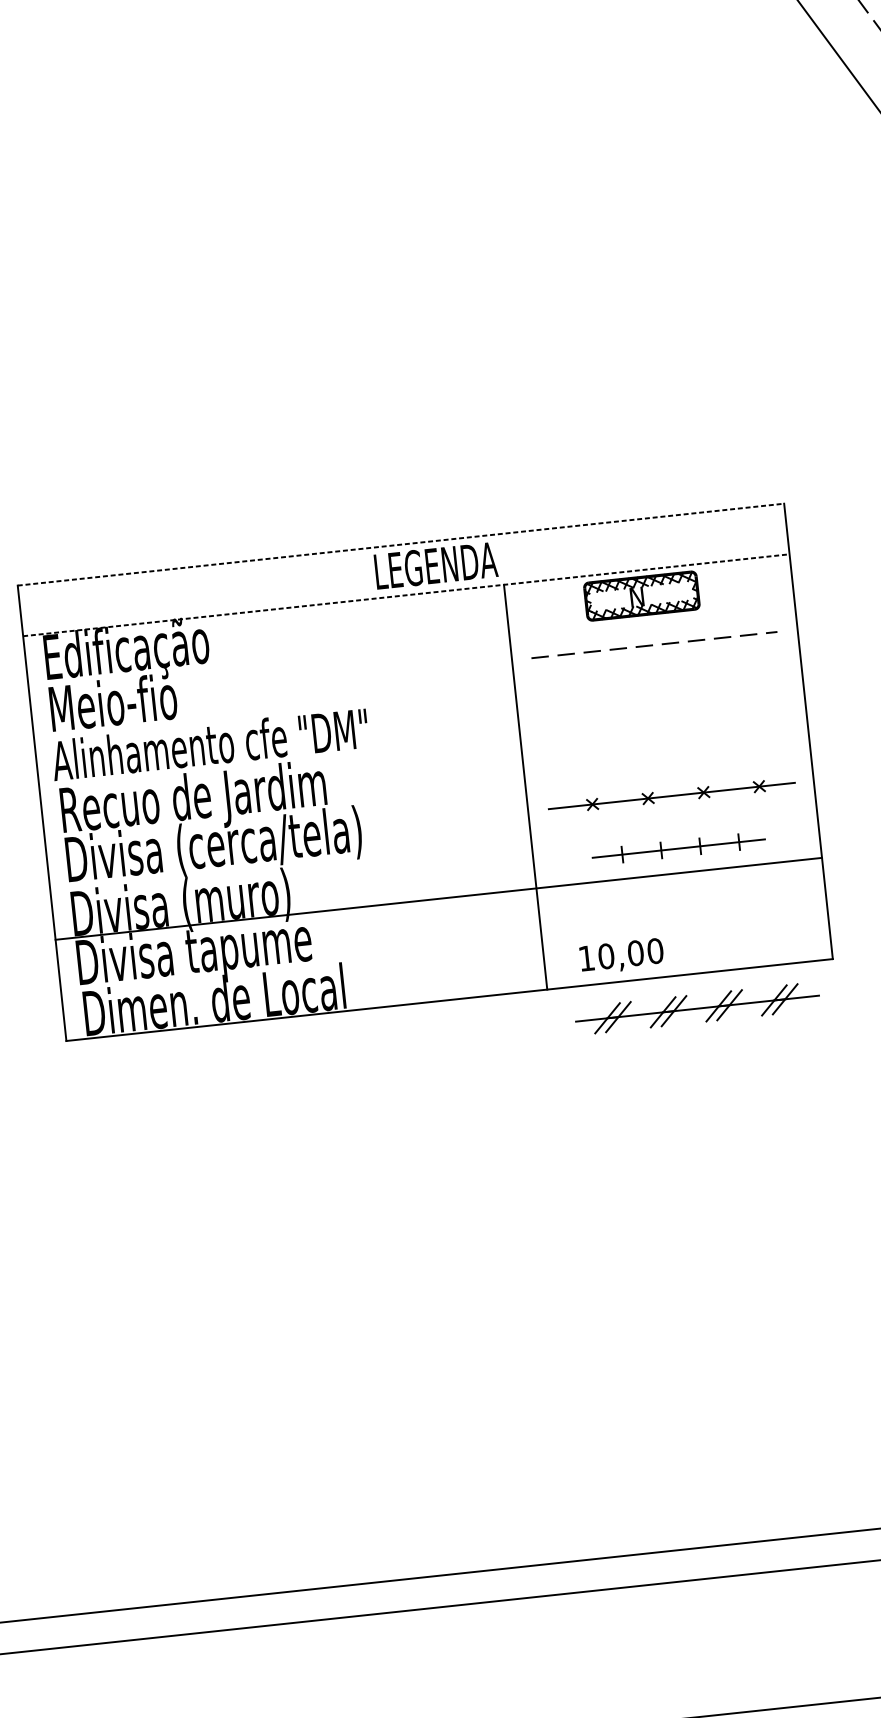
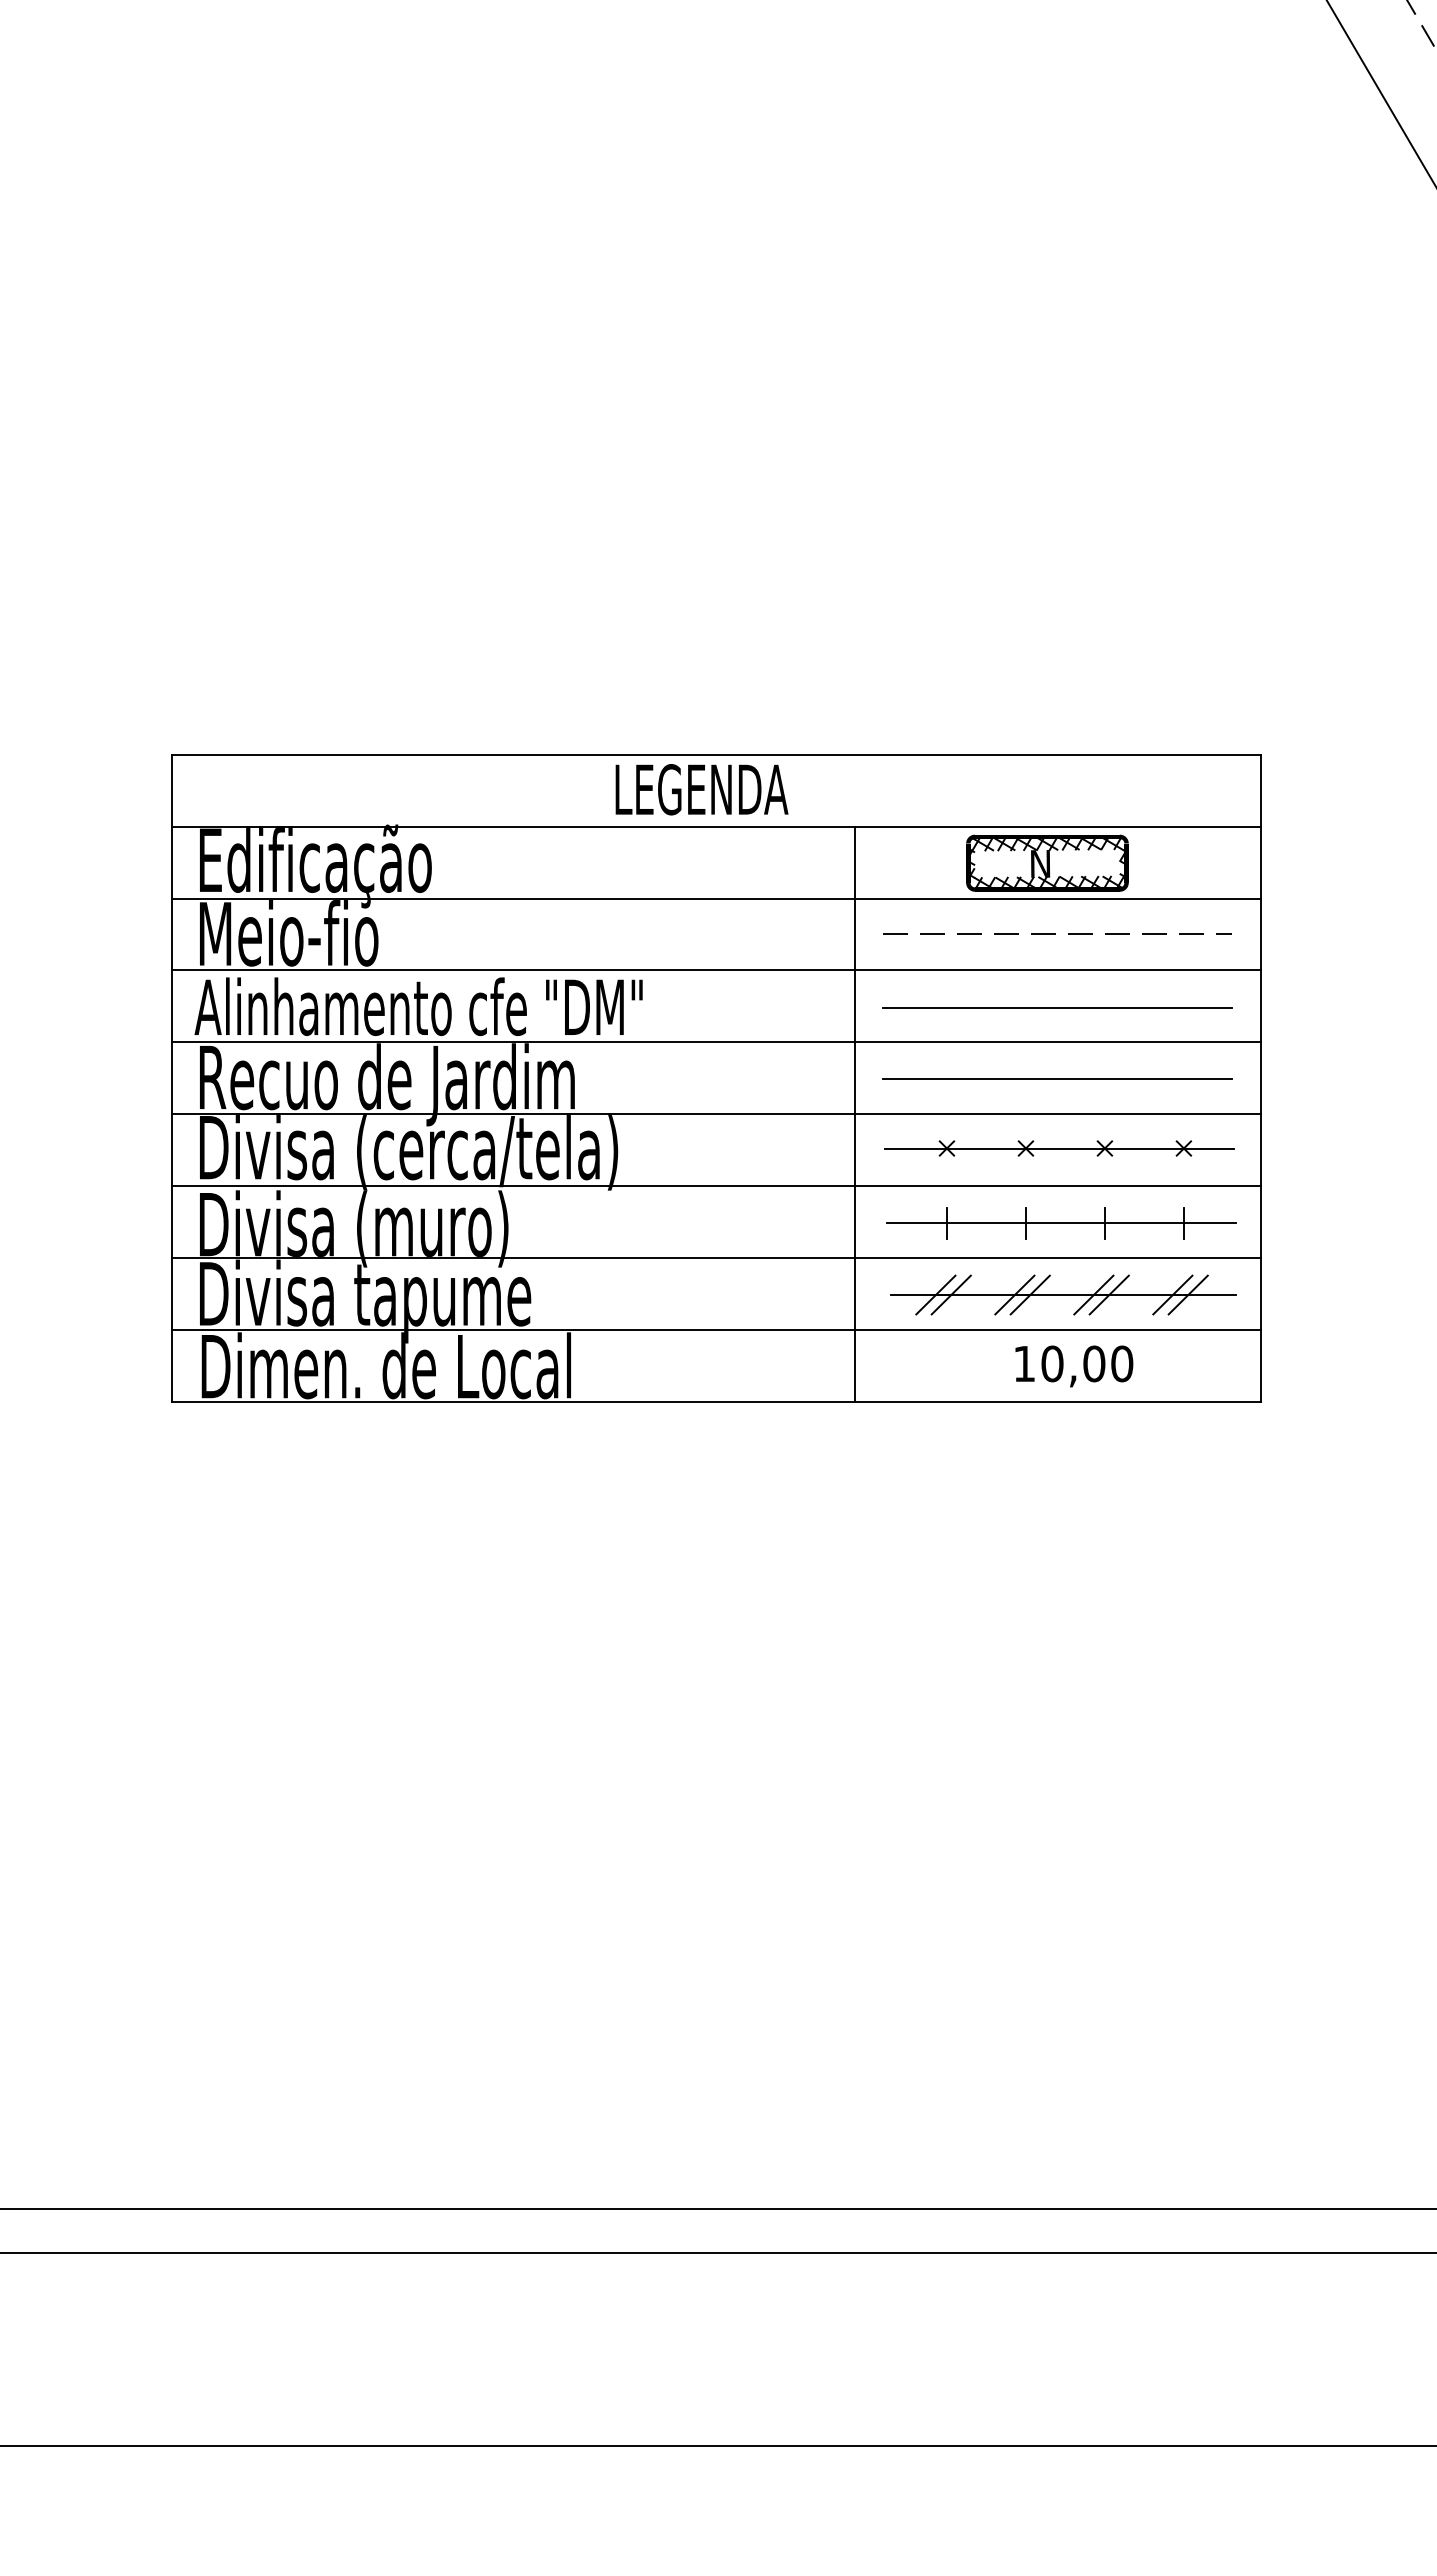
line: (401, 544) -> (717, 754), dashed -> solid
text: (435, 565) -> (701, 789), moved
line: (406, 595) -> (717, 826), dashed -> solid
line: (411, 645) -> (716, 898), added
line: (417, 696) -> (716, 970), added
line: (659, 696) -> (1057, 1007), added
line: (422, 747) -> (716, 1042), added
line: (665, 747) -> (1057, 1079), added
line: (427, 797) -> (716, 1114), added
line: (433, 848) -> (716, 1186), added
part: (678, 848) -> (1061, 1223), size x1.43
line: (444, 949) -> (716, 1329), added
text: (622, 956) -> (1074, 1366), moved
part: (697, 1008) -> (1063, 1294), moved

